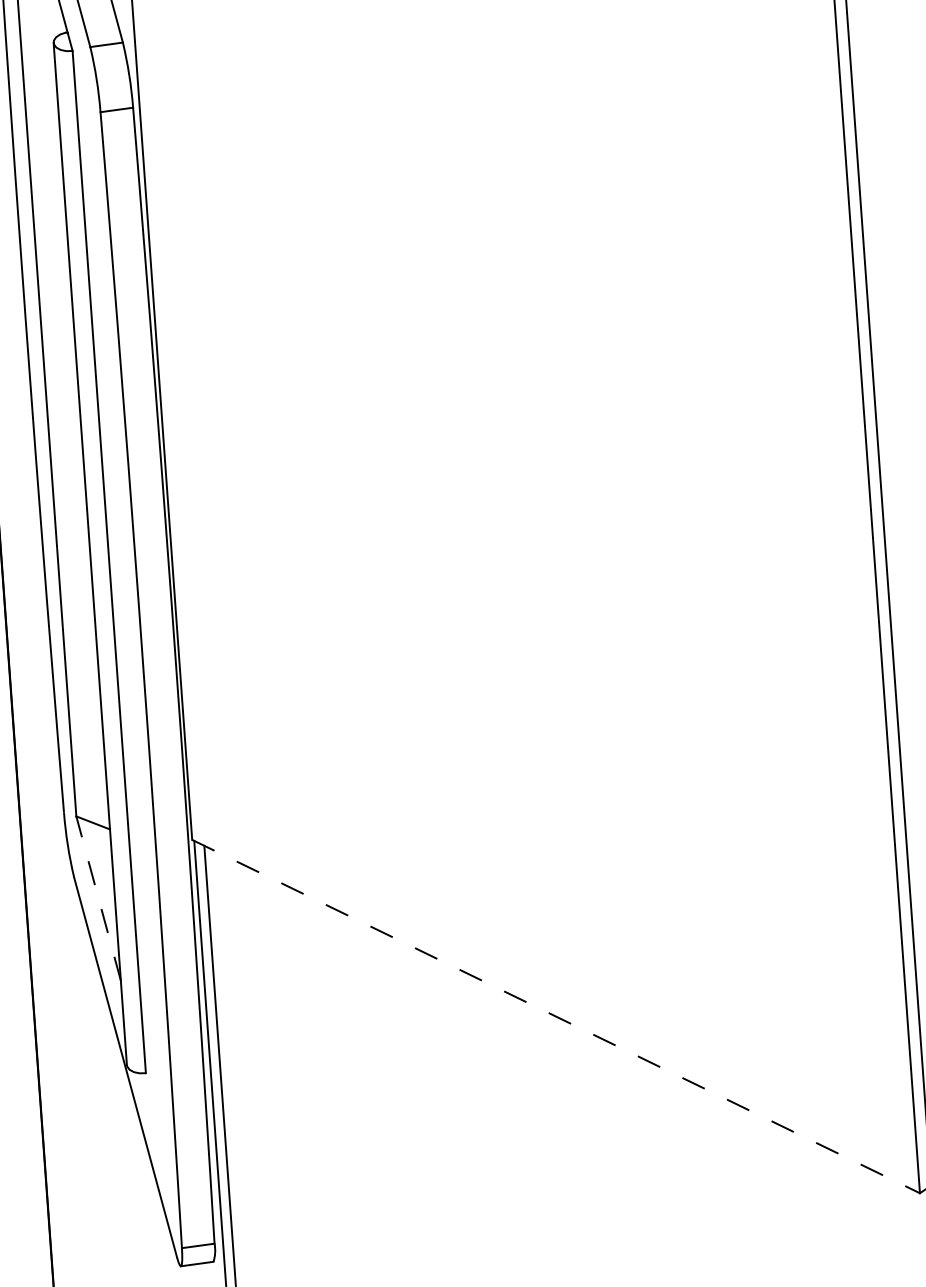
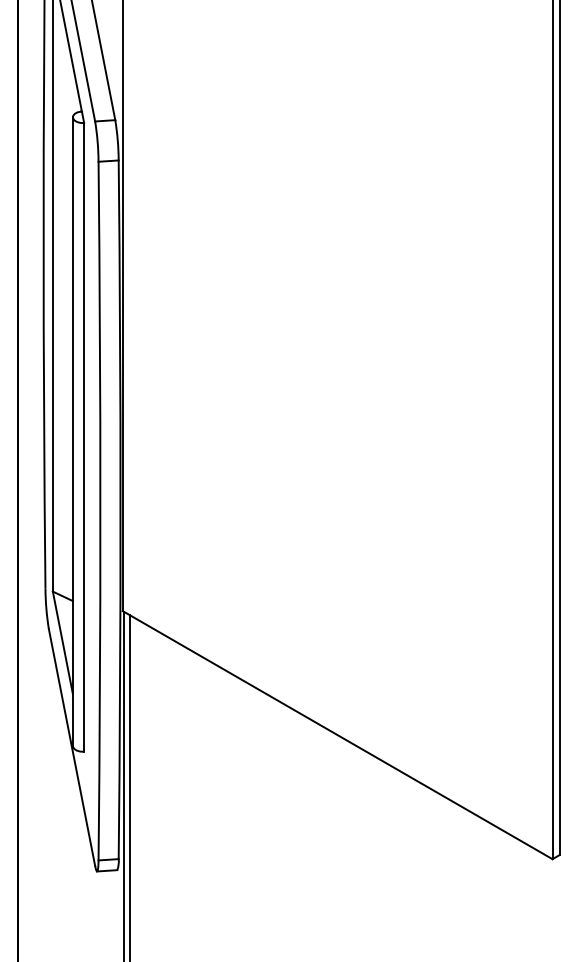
line: (97, 898) -> (62, 642), dashed -> solid
line: (557, 1017) -> (338, 735), dashed -> solid

